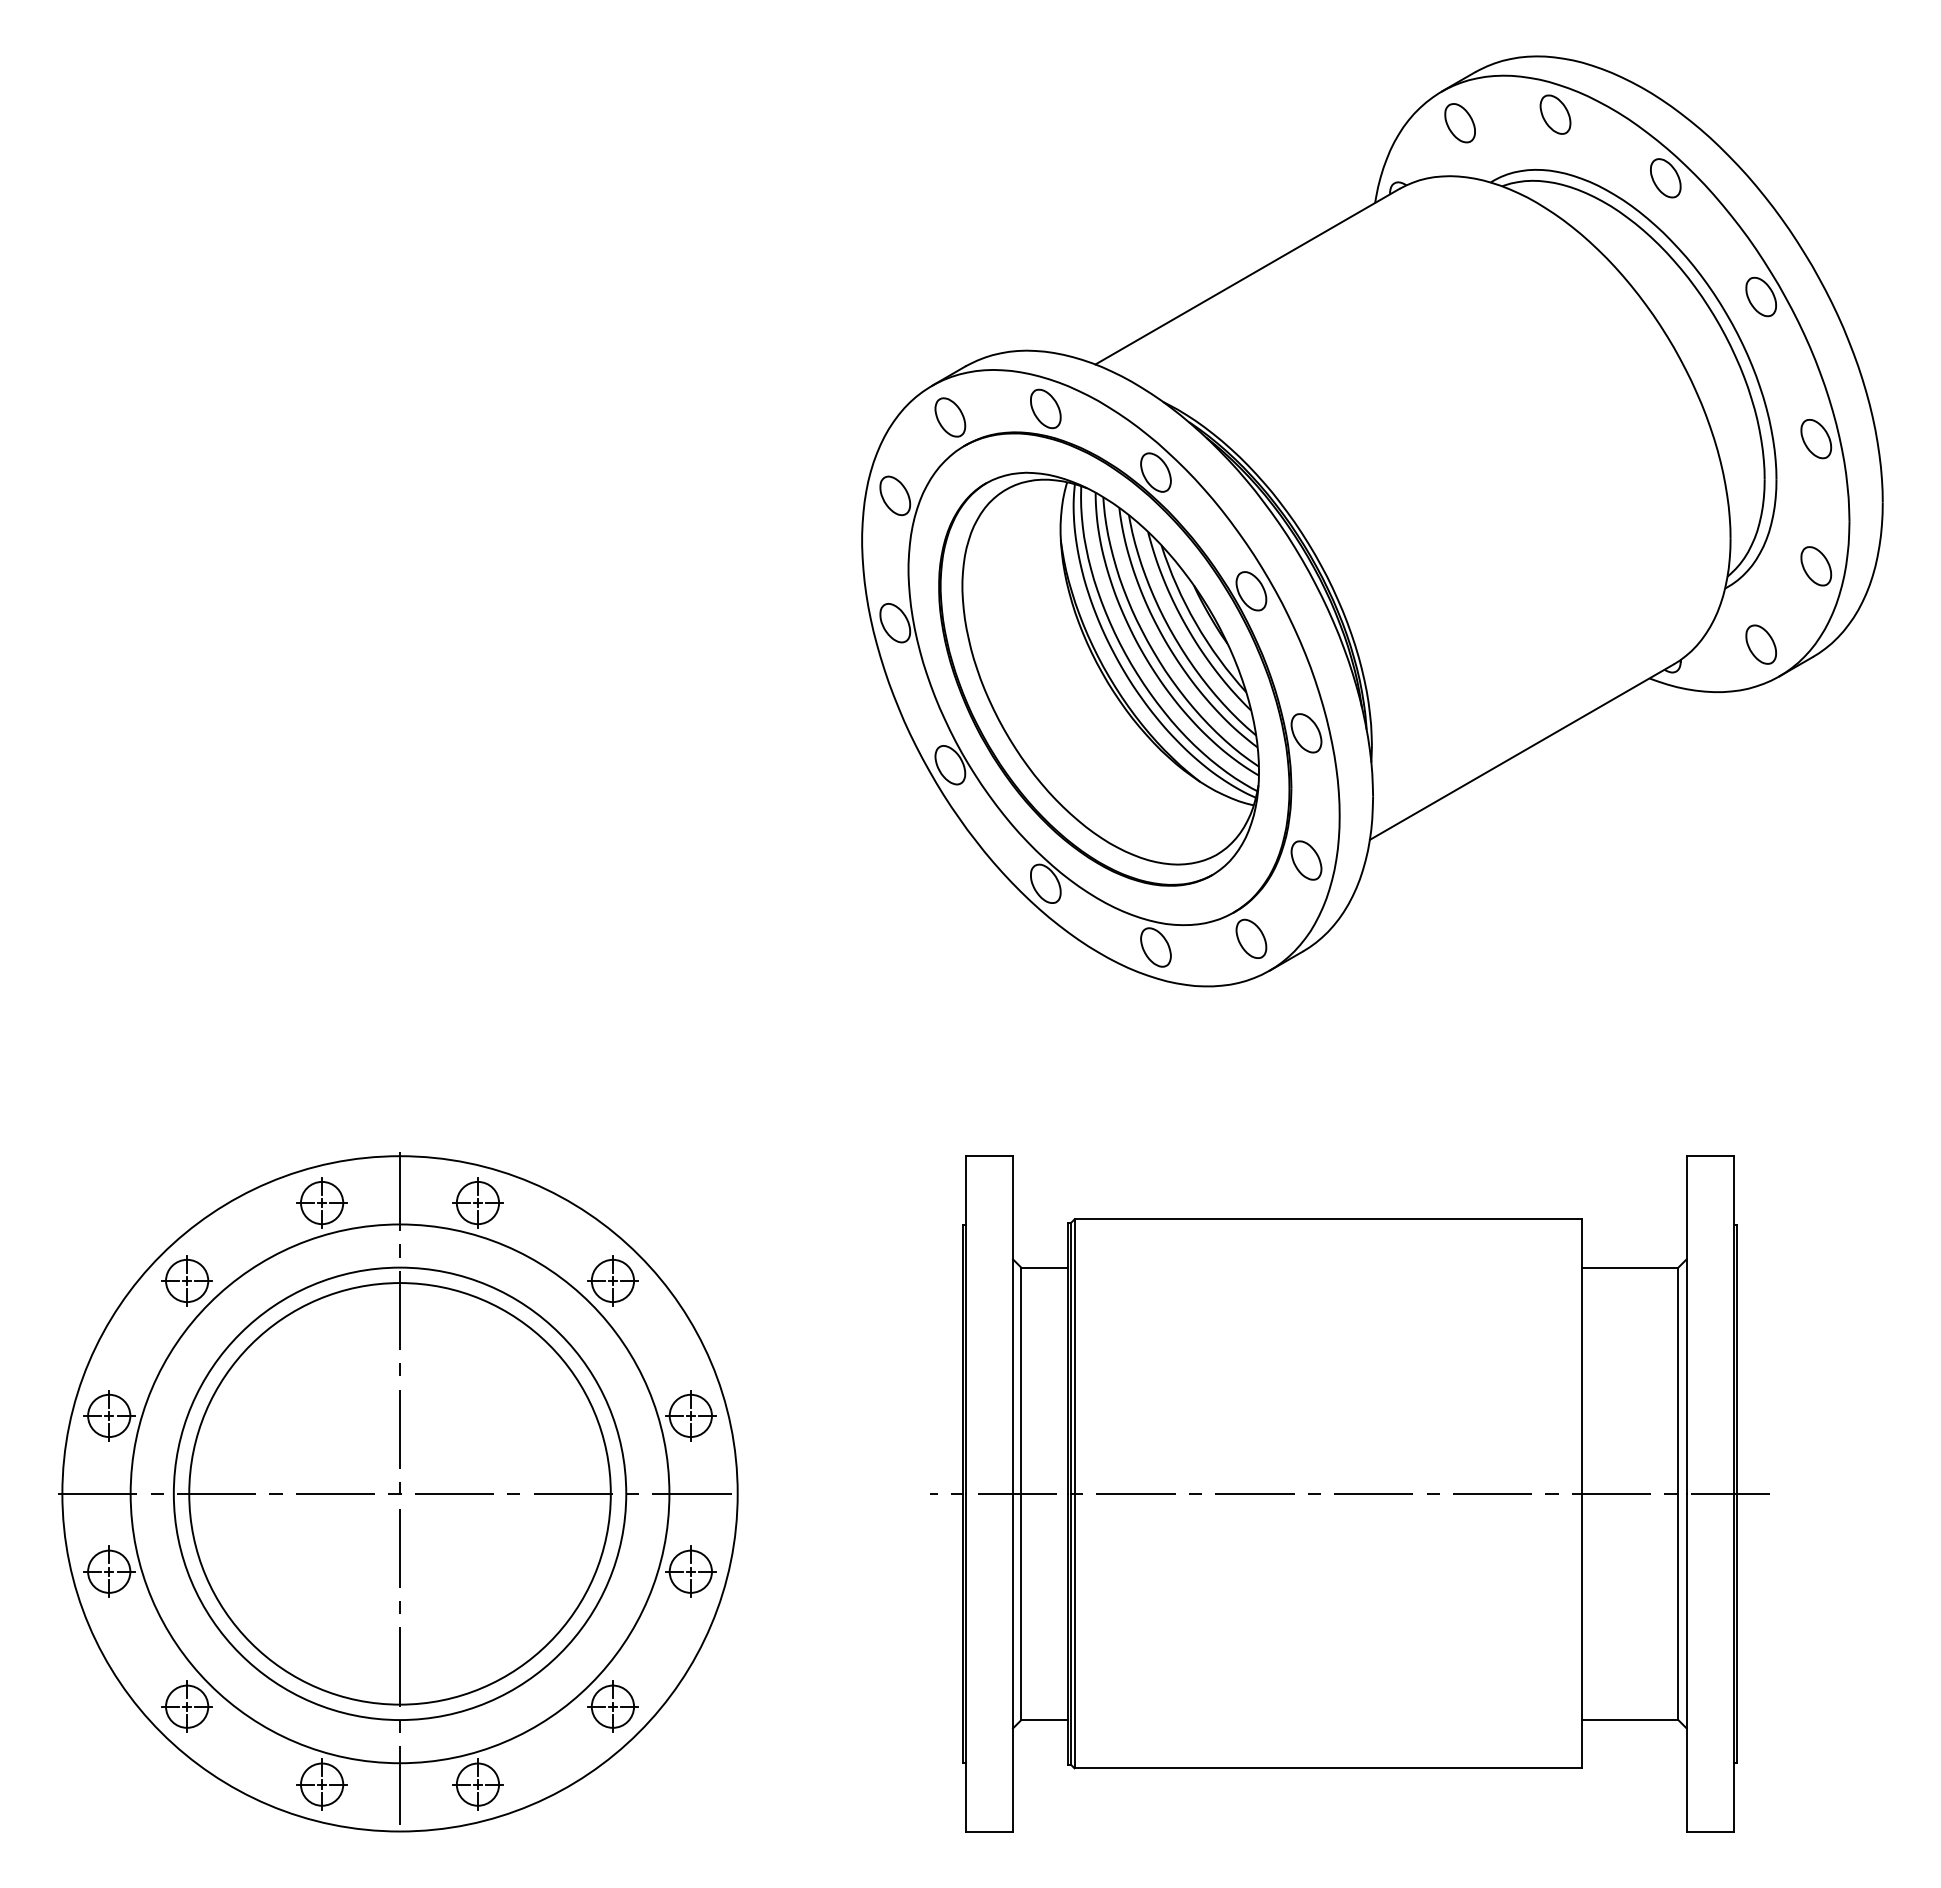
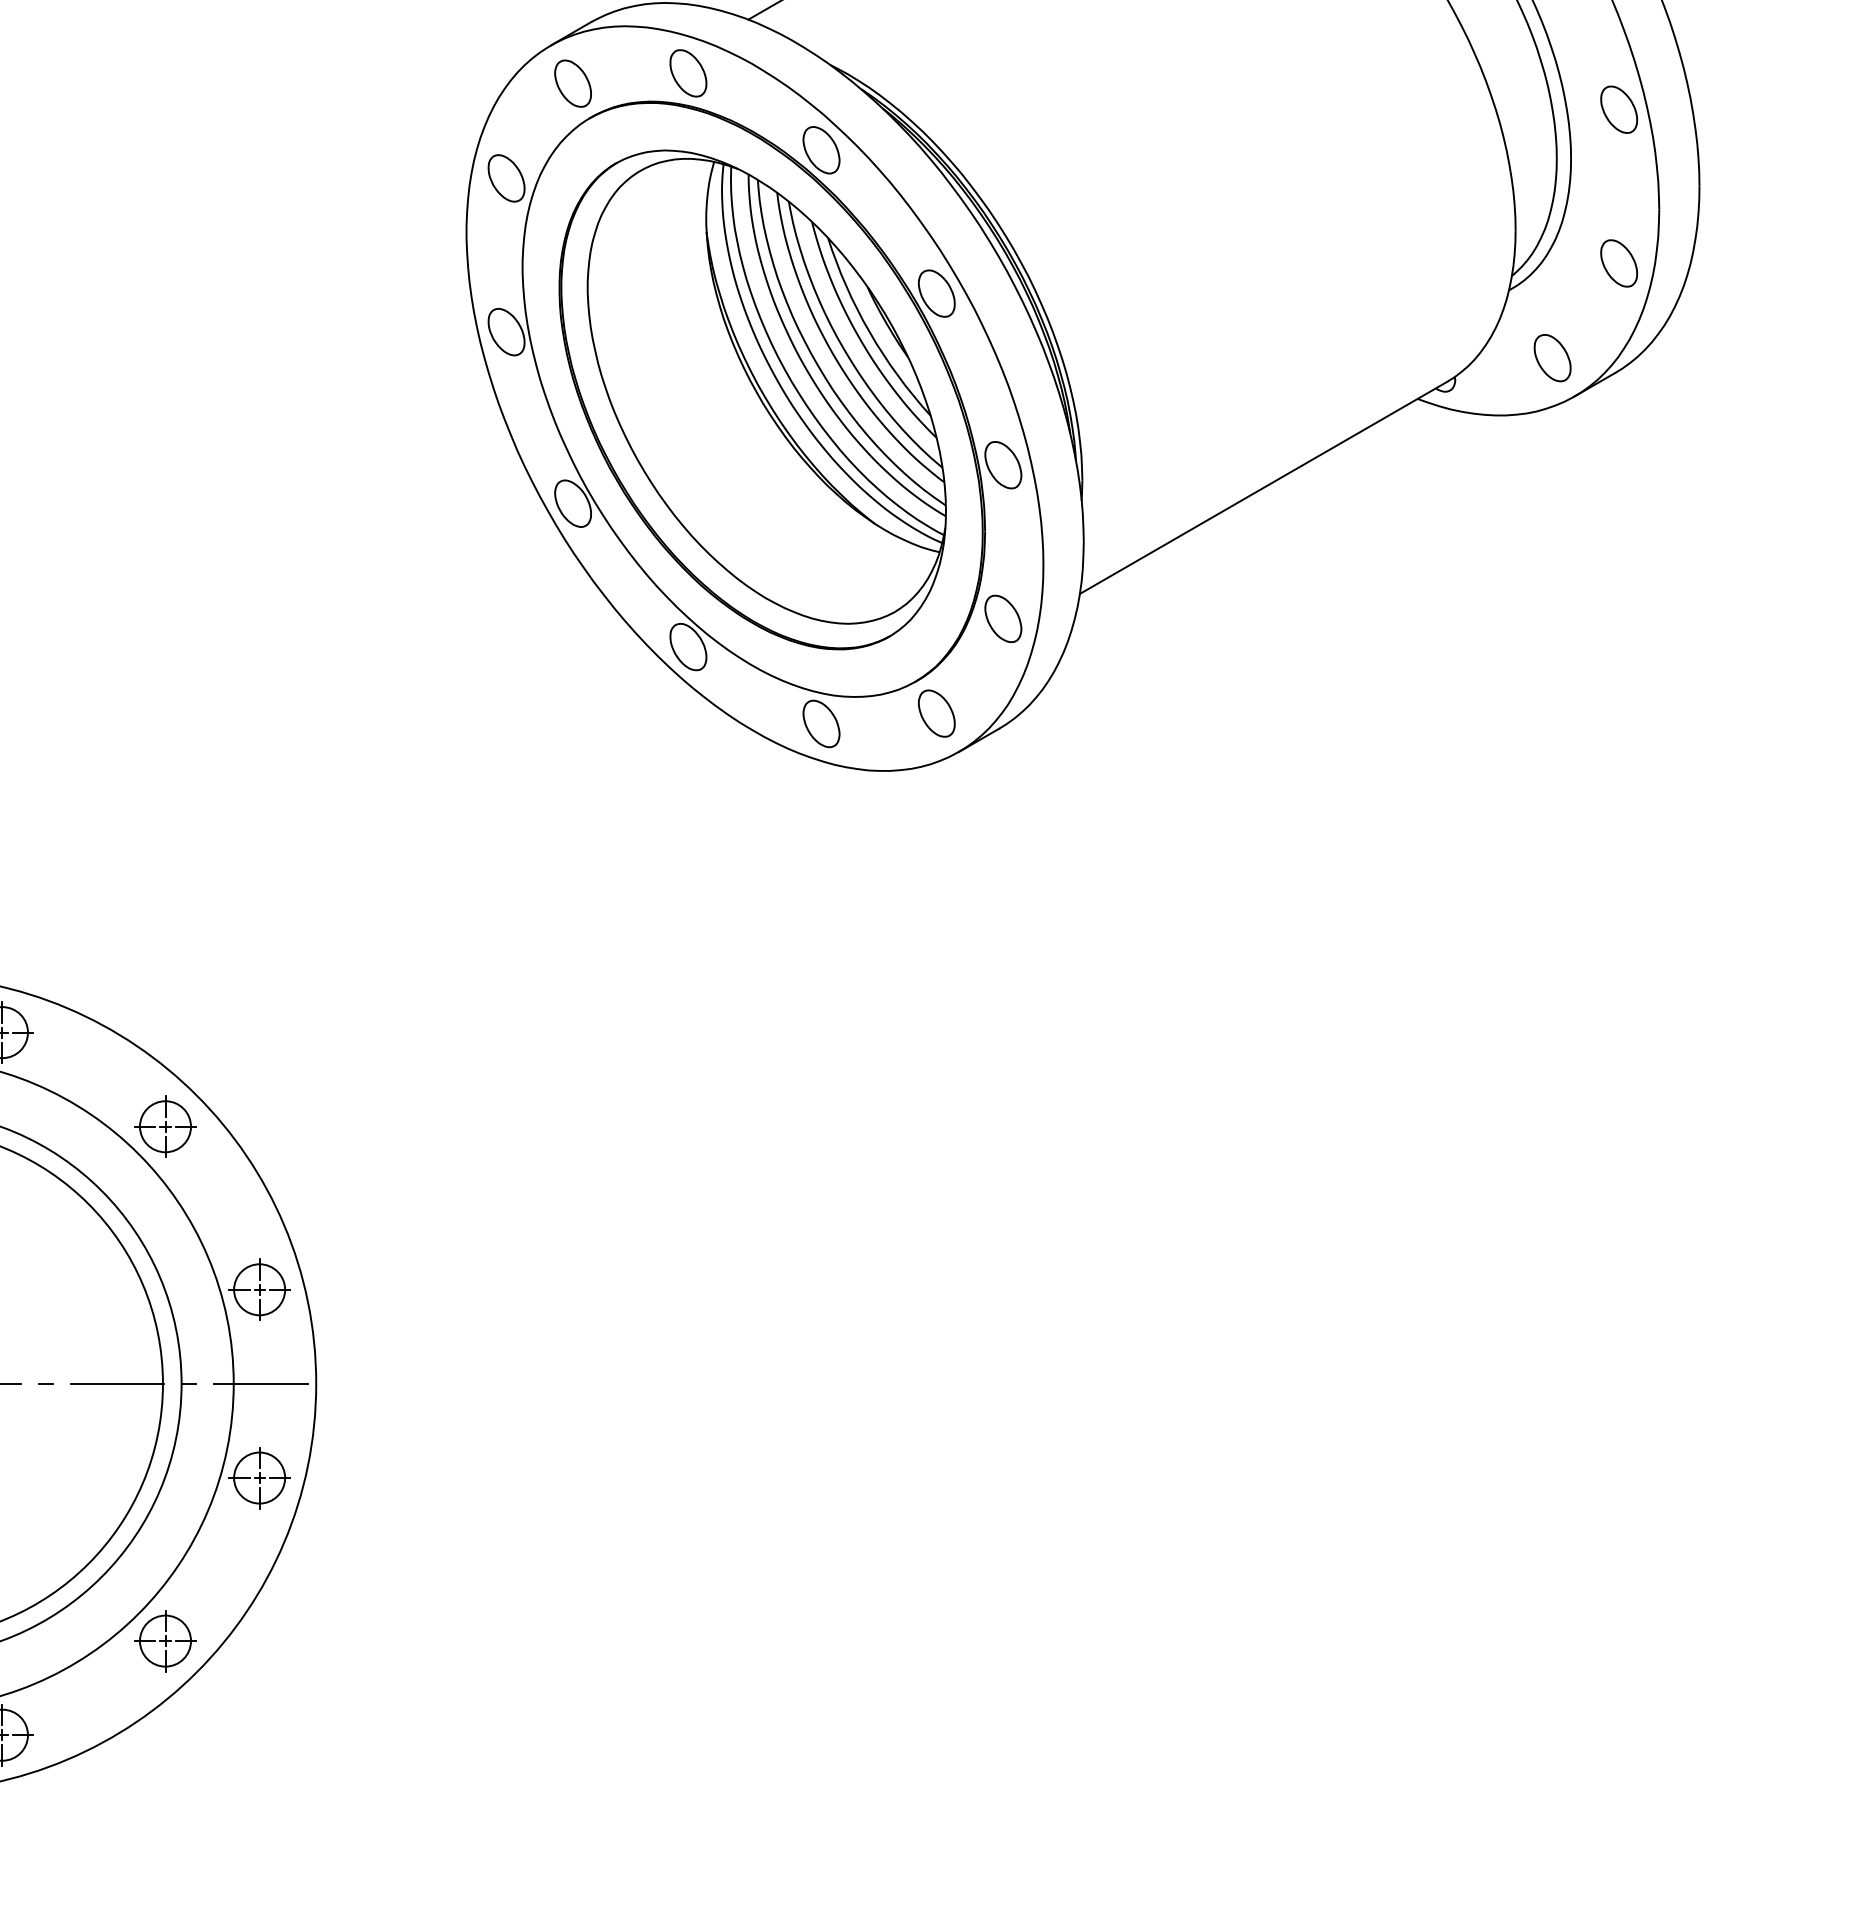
part: (1349, 1493) -> (1055, 1383), removed

